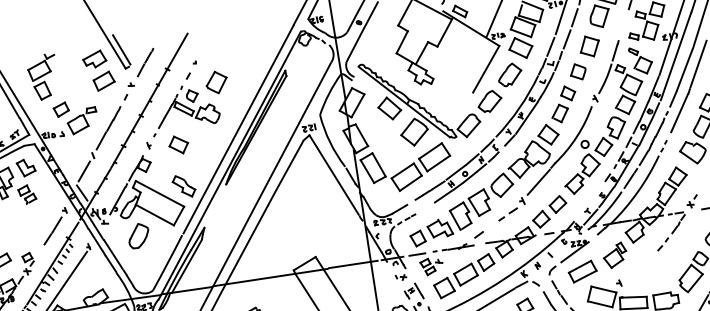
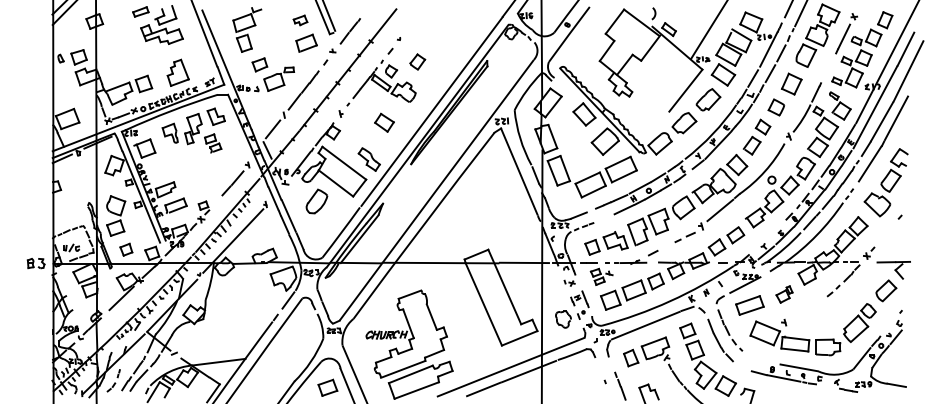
part: (94, 59) -> (300, 20), size x0.6
part: (216, 82) -> (417, 61), size x0.7
part: (178, 144) -> (384, 122), moved
part: (615, 255) -> (784, 294), size x0.7

